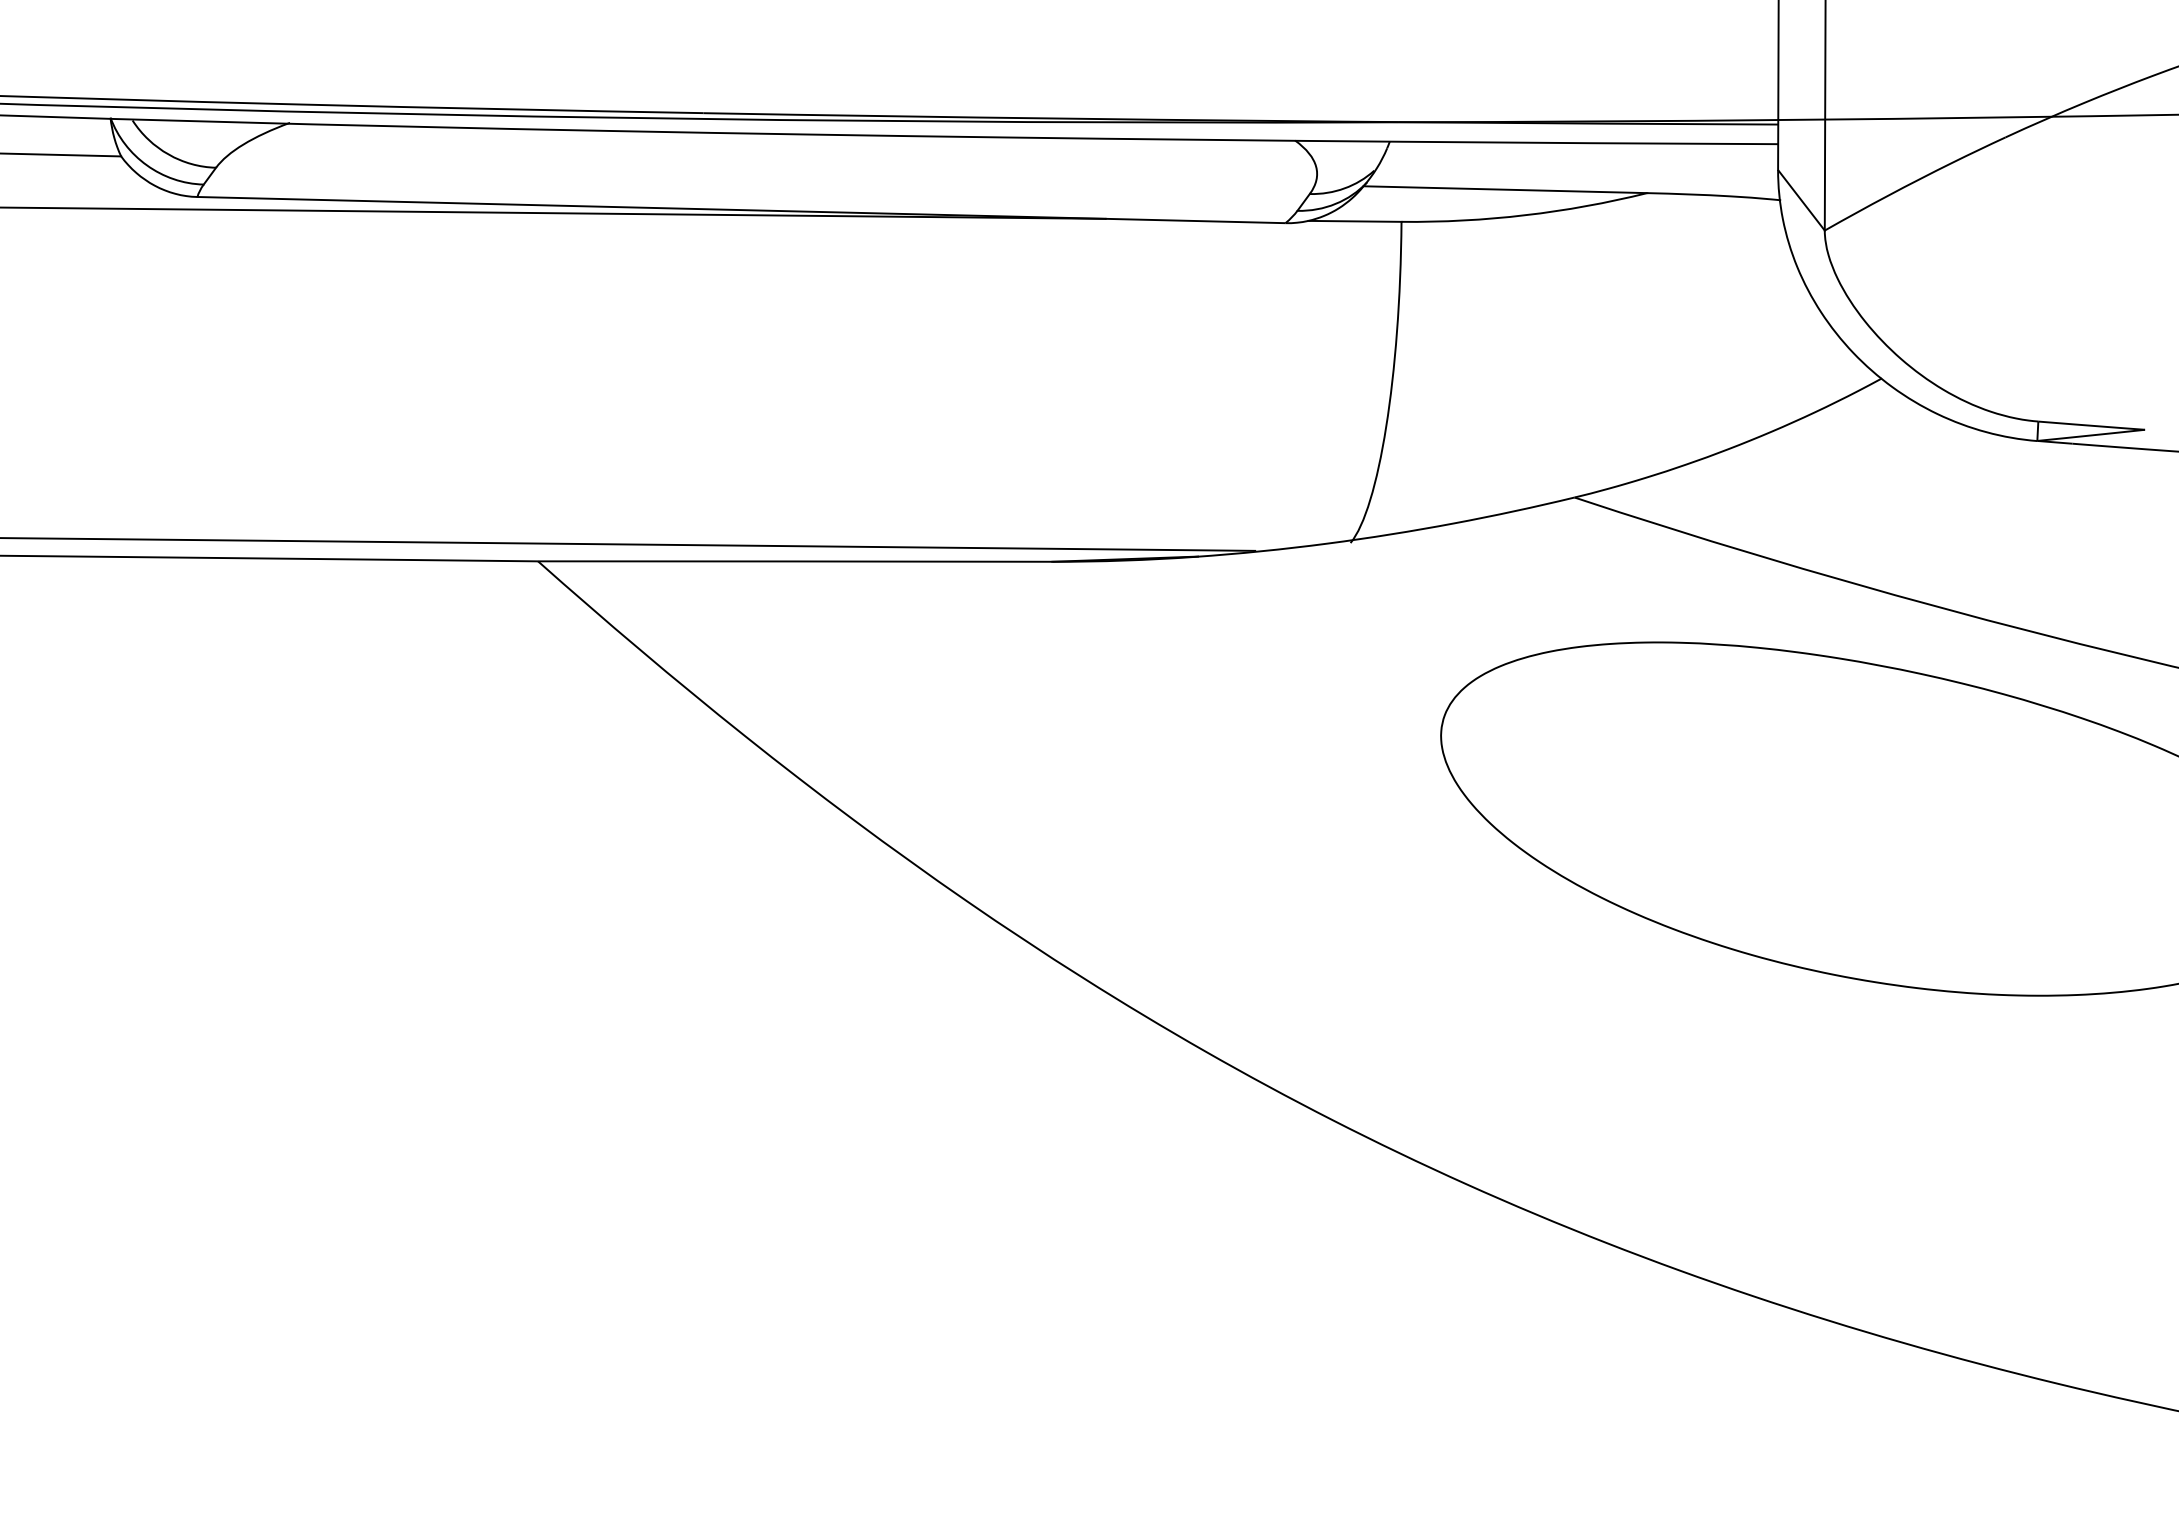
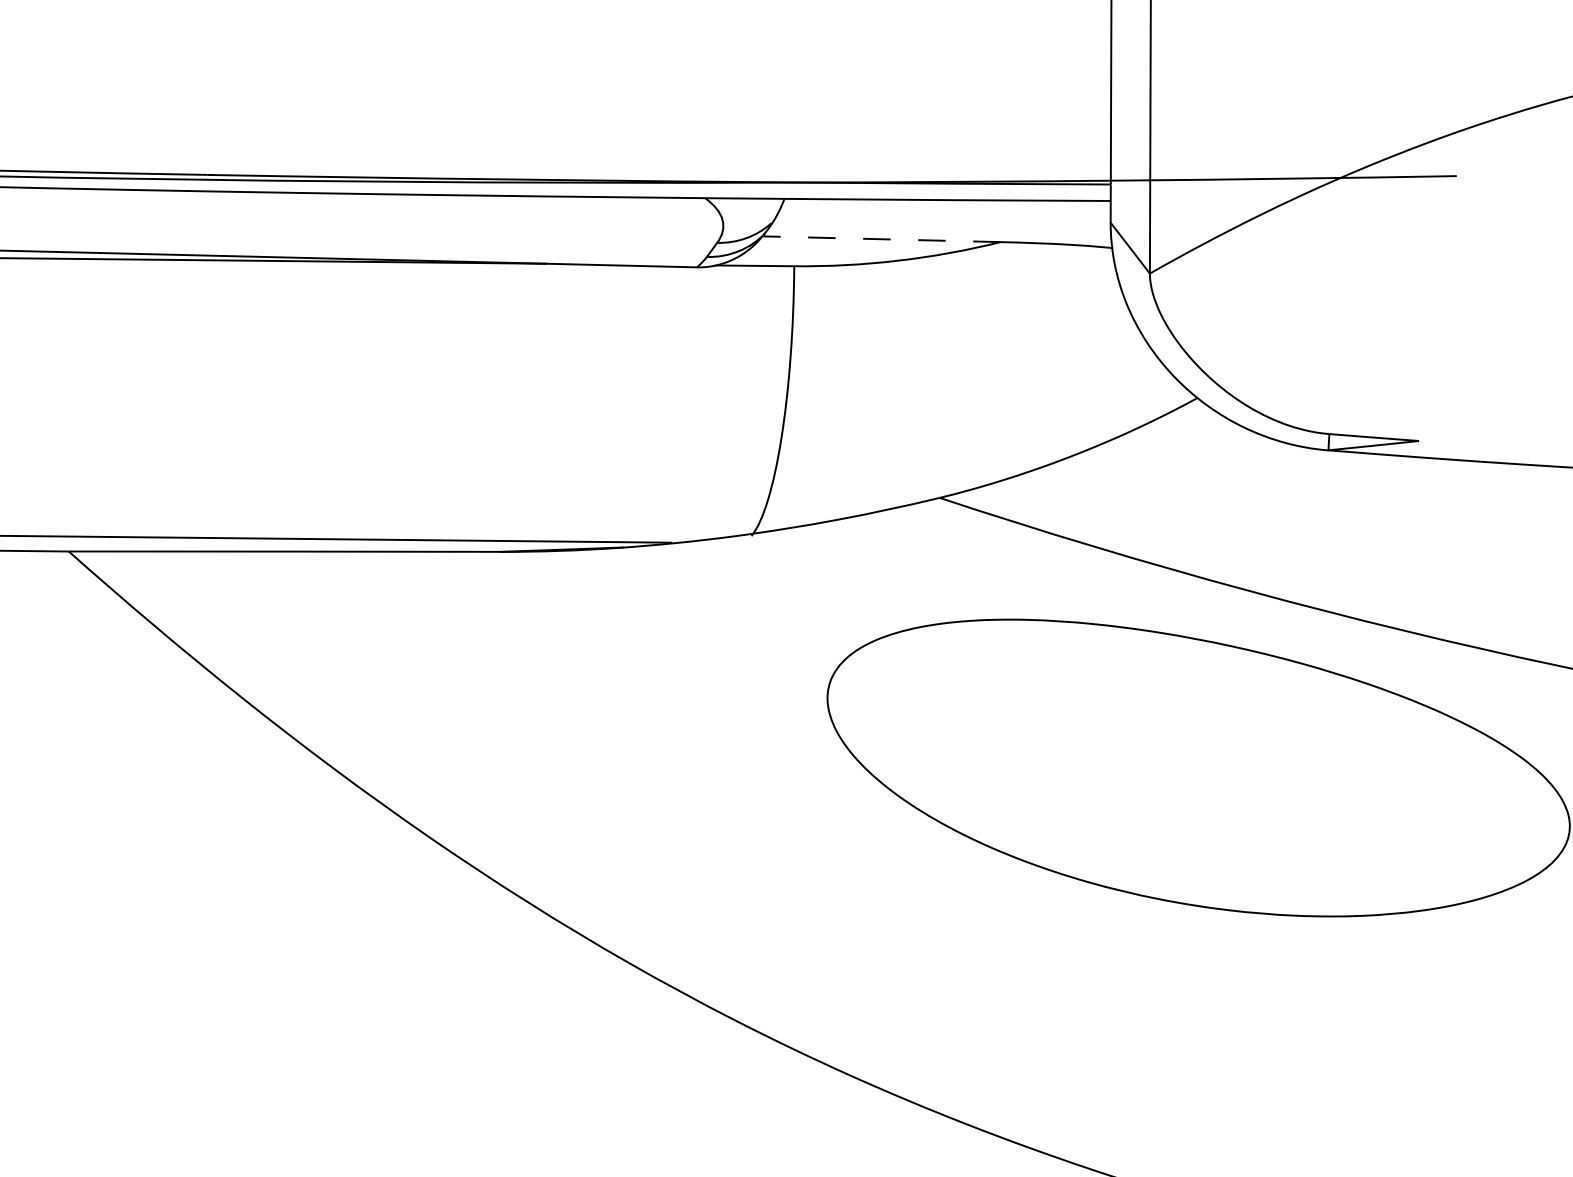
line: (1505, 189) -> (881, 239), solid -> dashed

